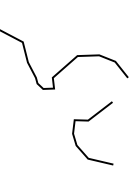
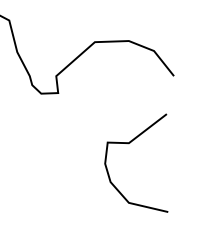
curve: (88, 121) -> (129, 144), moved

